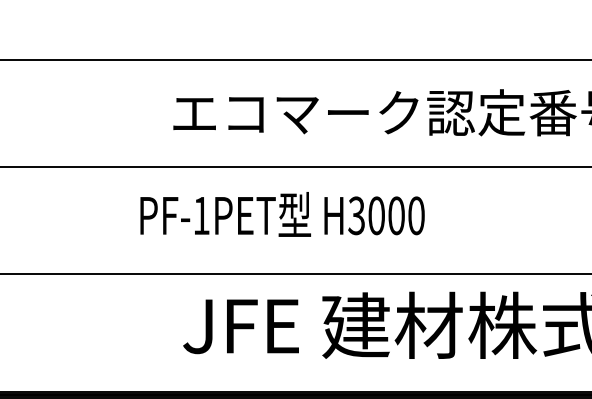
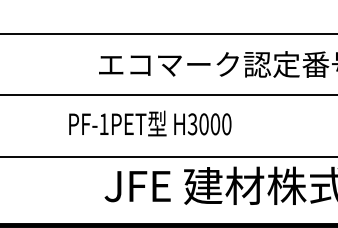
text: (282, 214) -> (150, 123), moved

